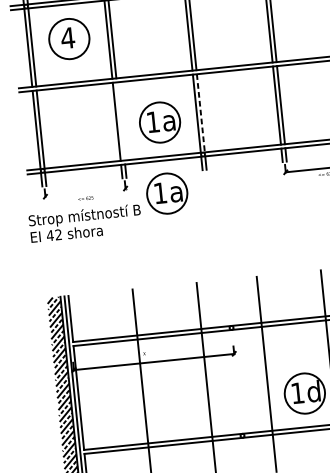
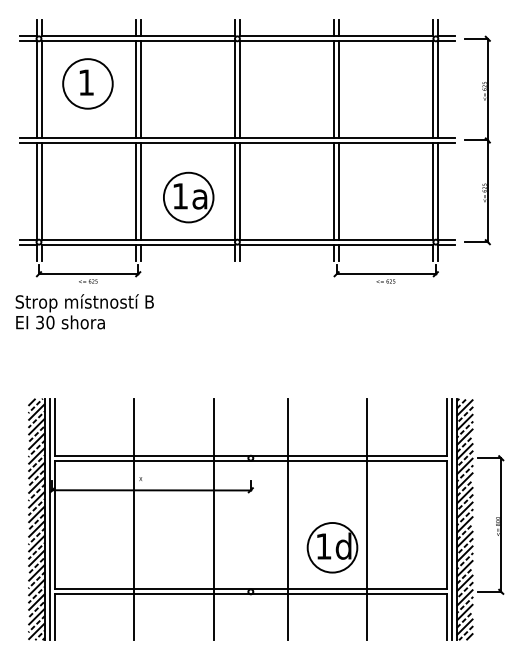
text: (68, 38) -> (86, 82), 4 -> 1
line: (200, 113) -> (239, 191), dashed -> solid
line: (120, 120) -> (140, 190), added
line: (85, 192) -> (88, 274), added
part: (167, 193) -> (188, 285), removed
text: (53, 235) -> (44, 322), 42 -> 30

